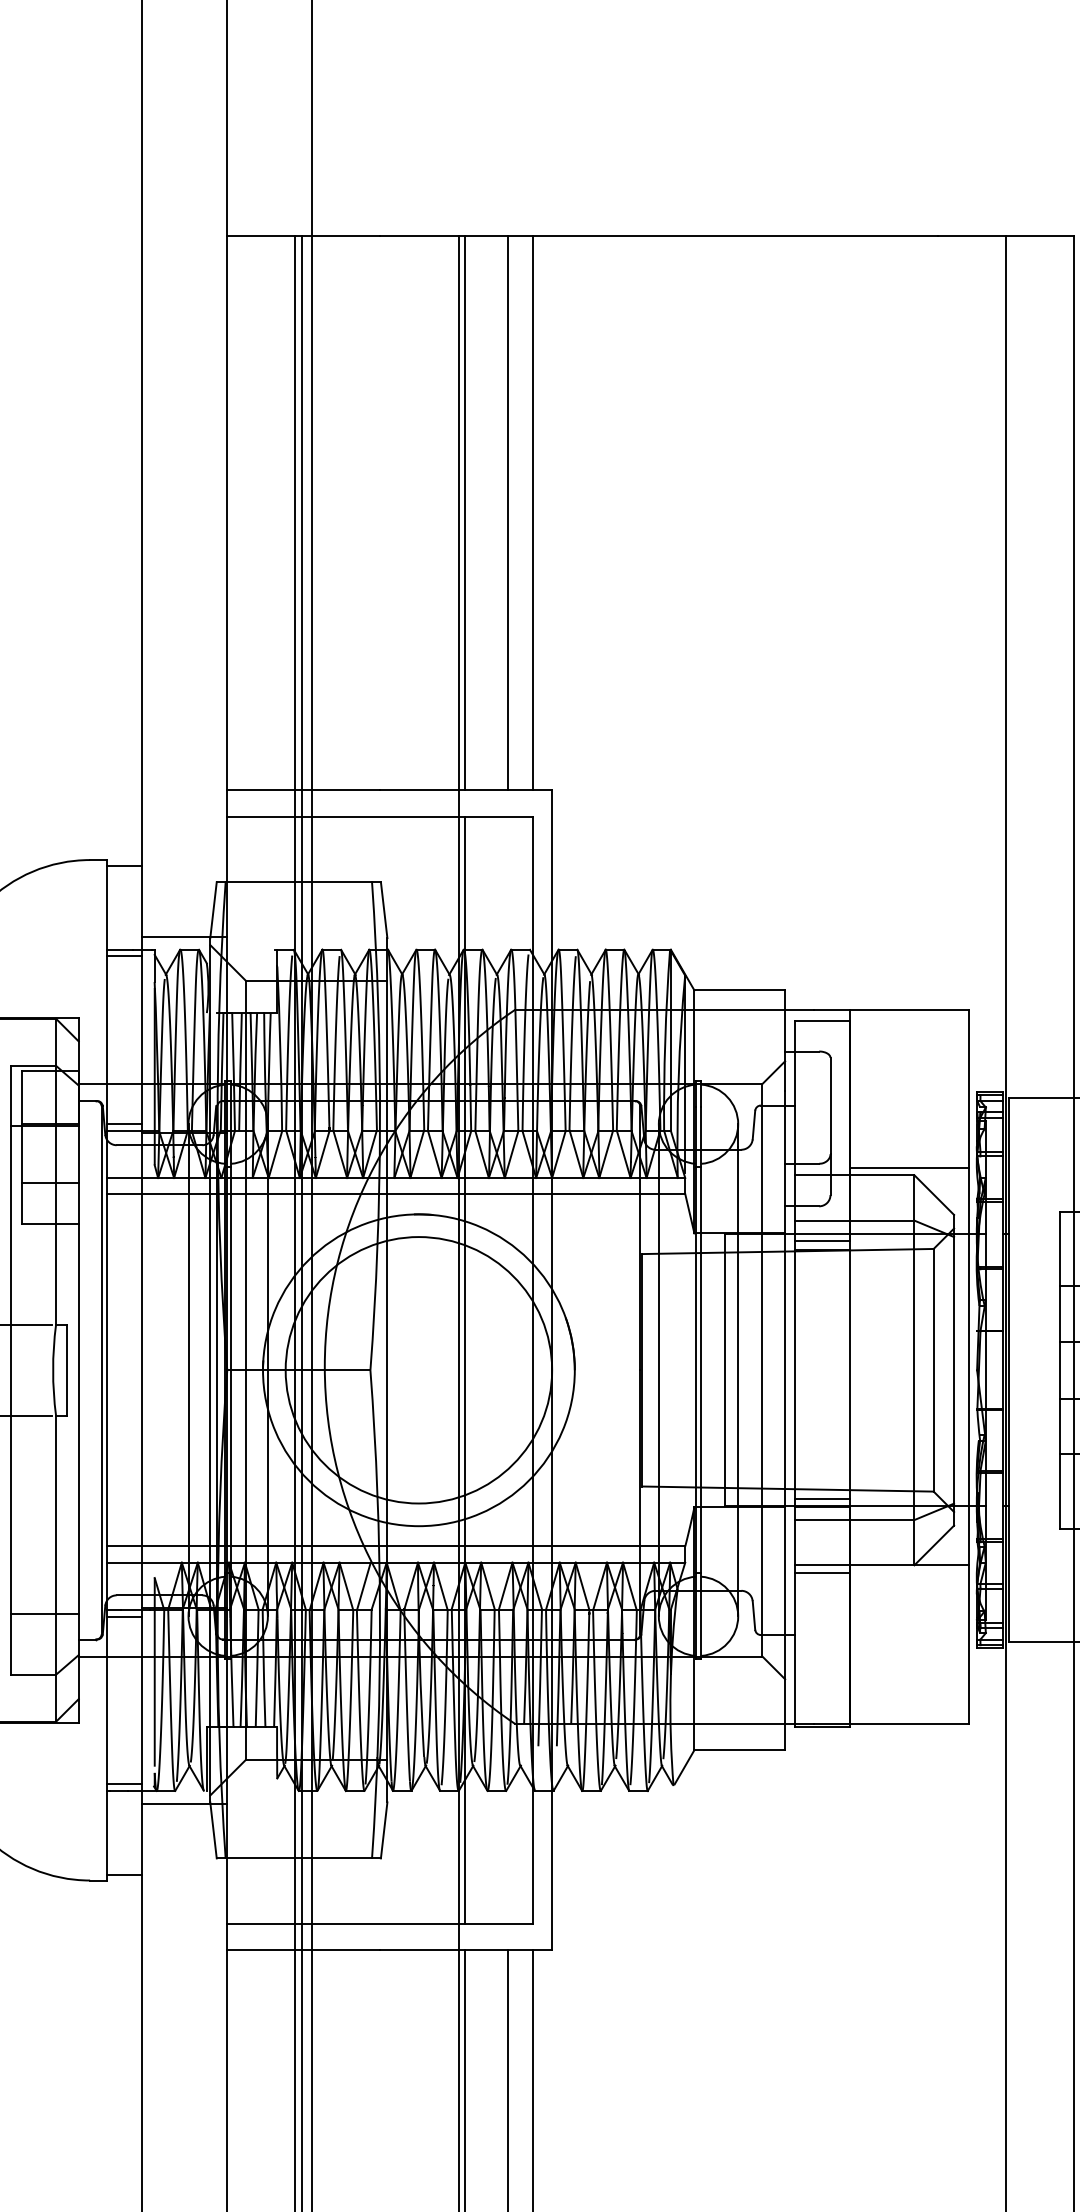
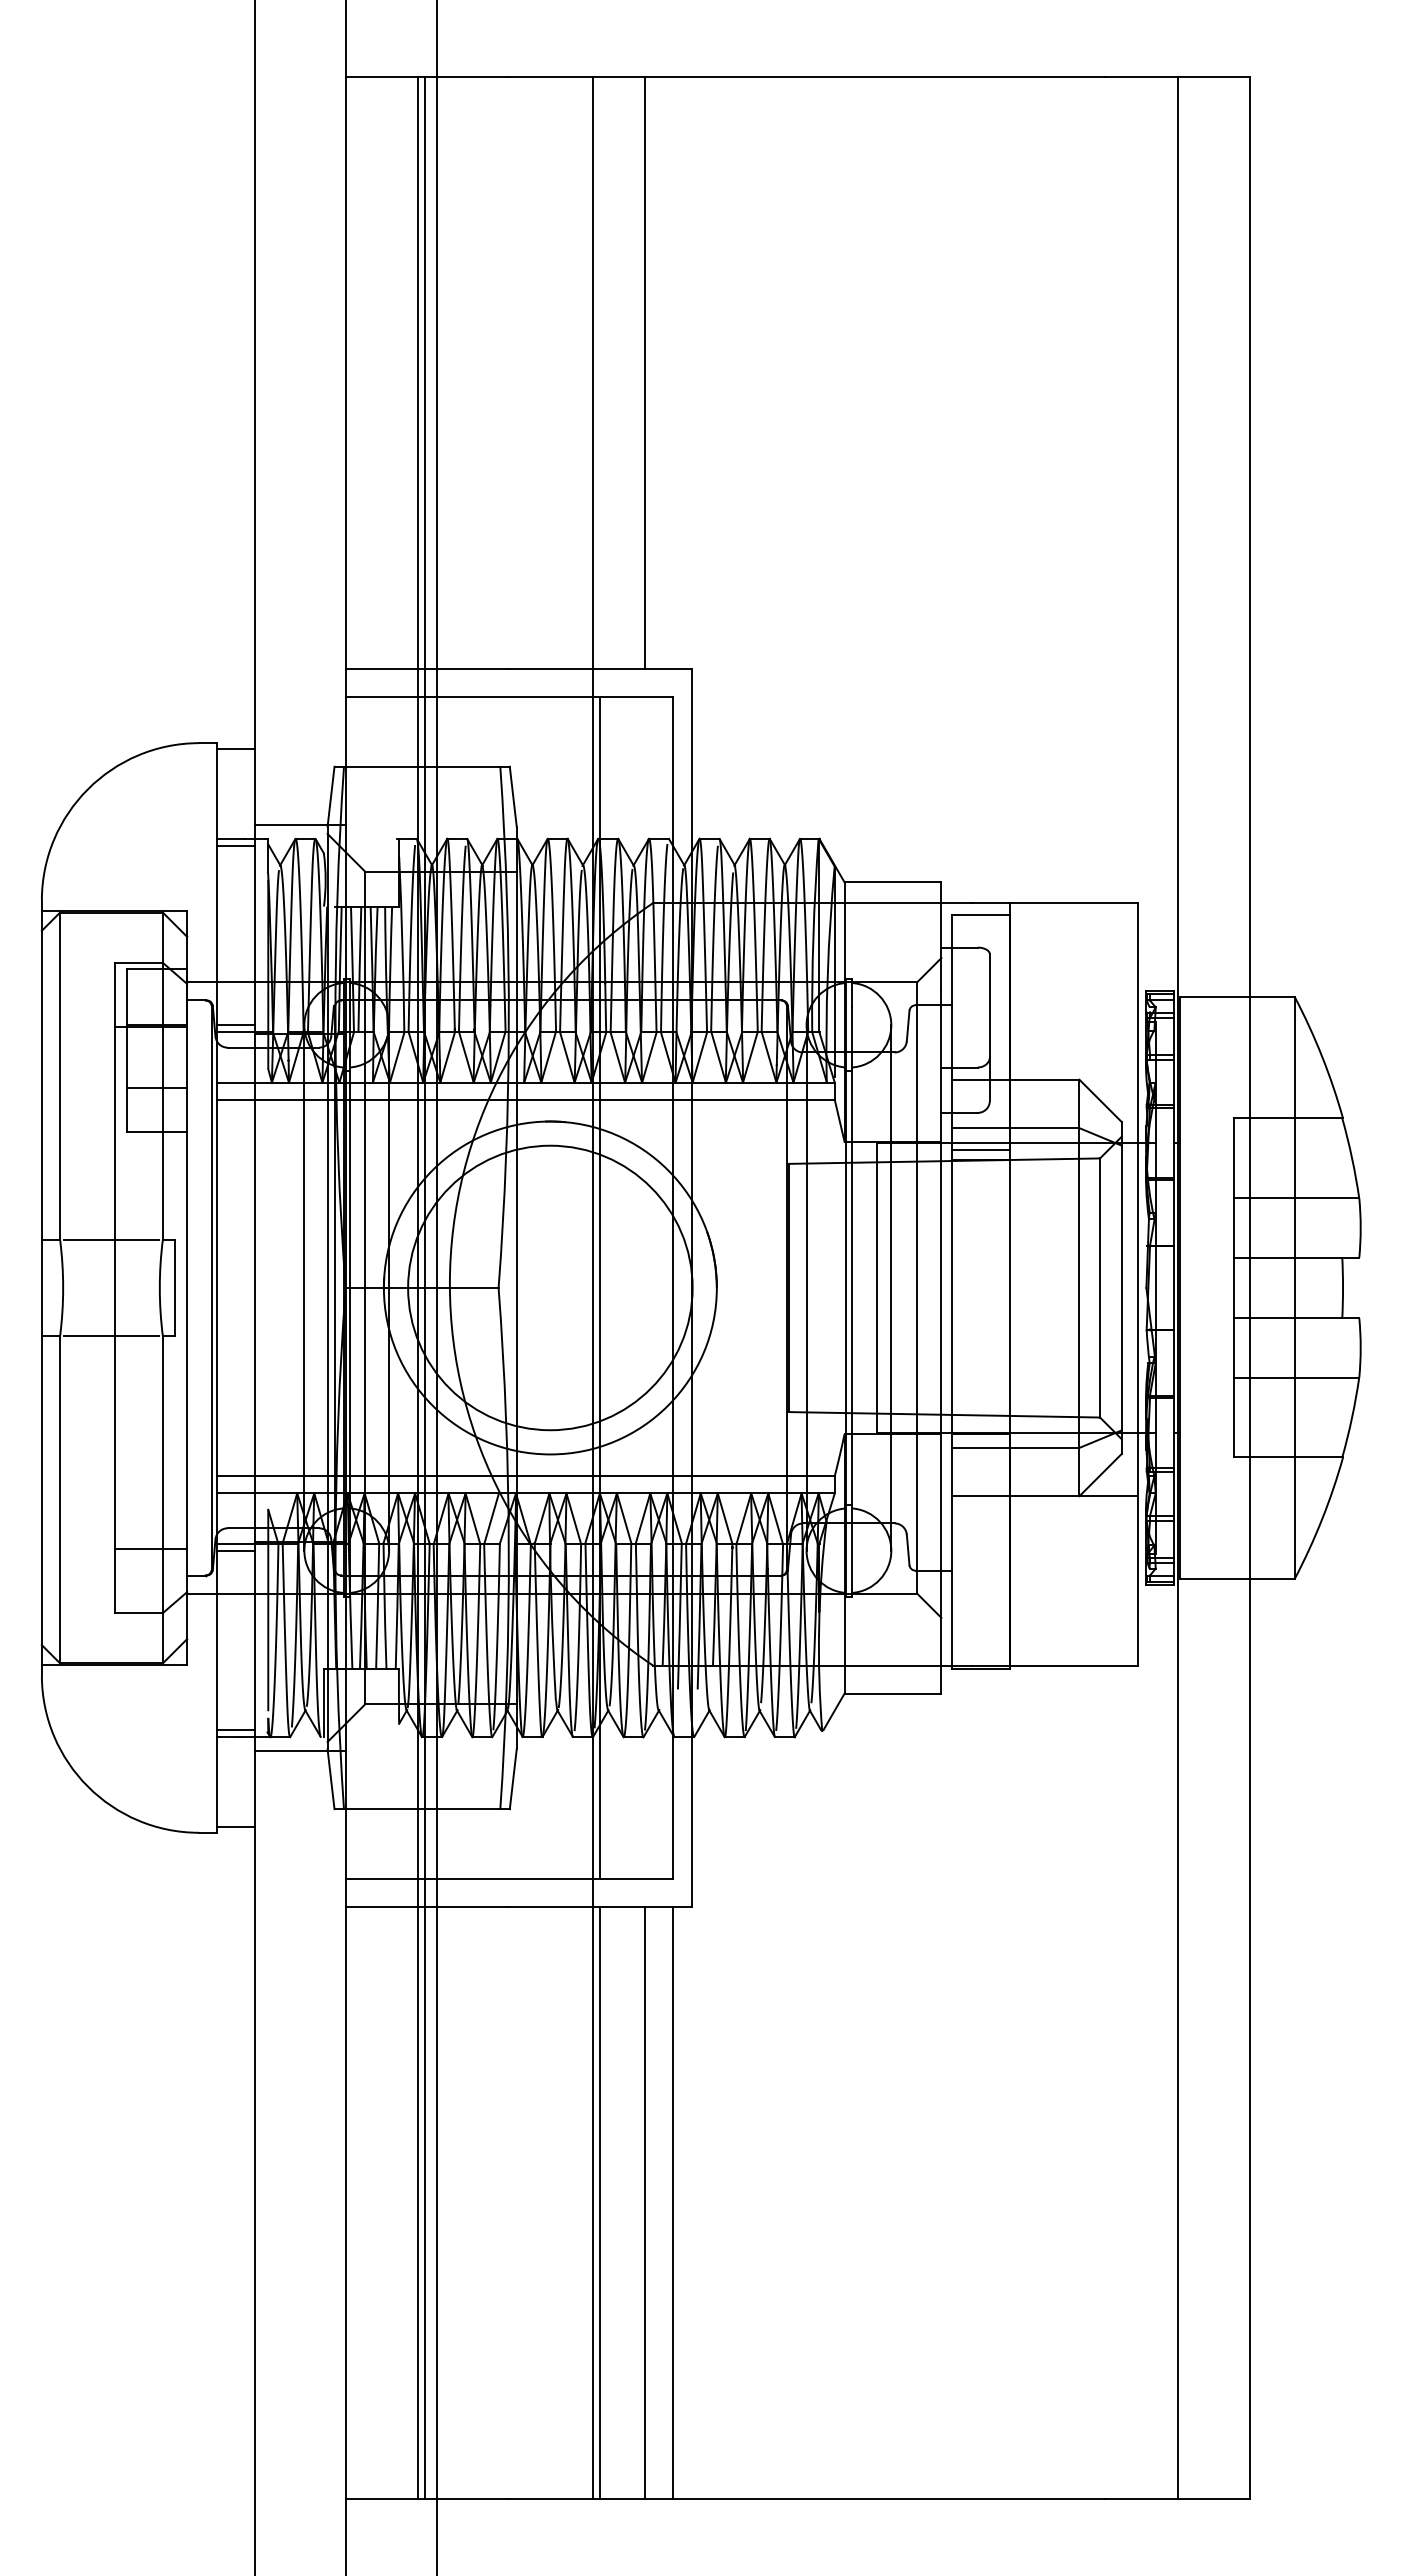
line: (465, 512) -> (600, 372), removed
line: (533, 512) -> (672, 372), removed
line: (908, 1168) -> (1073, 1072), removed
line: (822, 1499) -> (981, 1425), removed
line: (822, 1573) -> (981, 1504), removed

